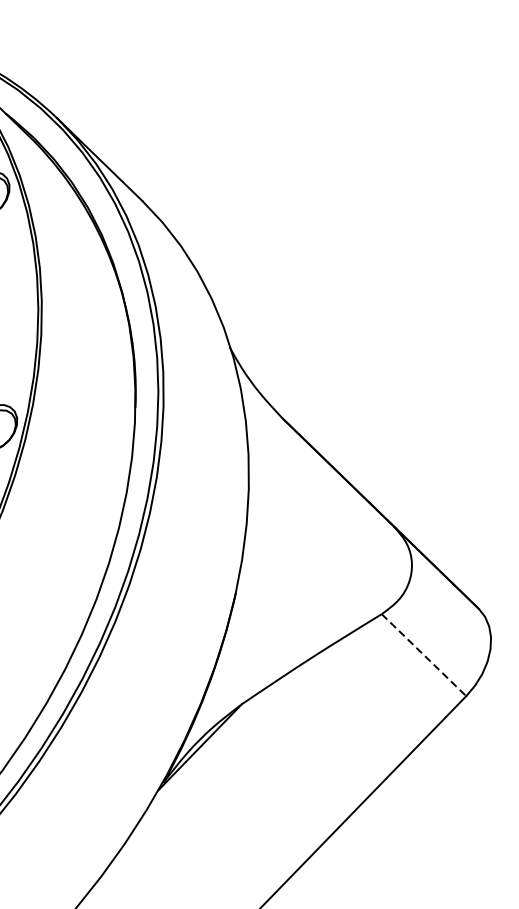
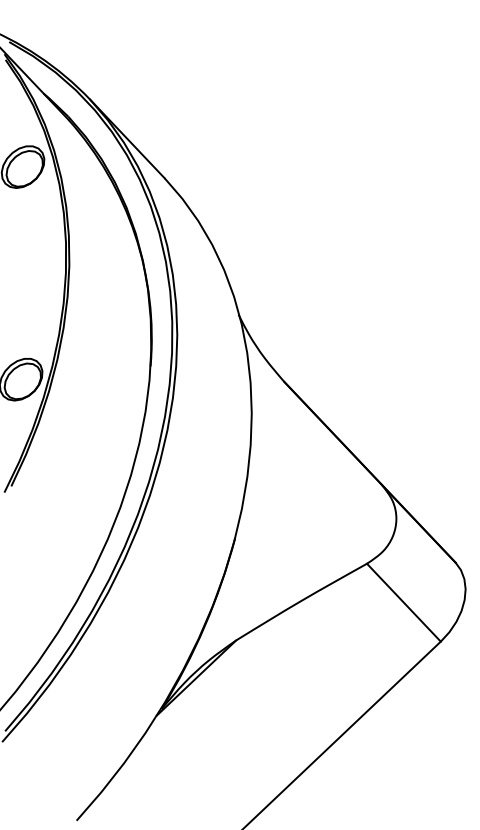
line: (423, 654) -> (403, 602), dashed -> solid

